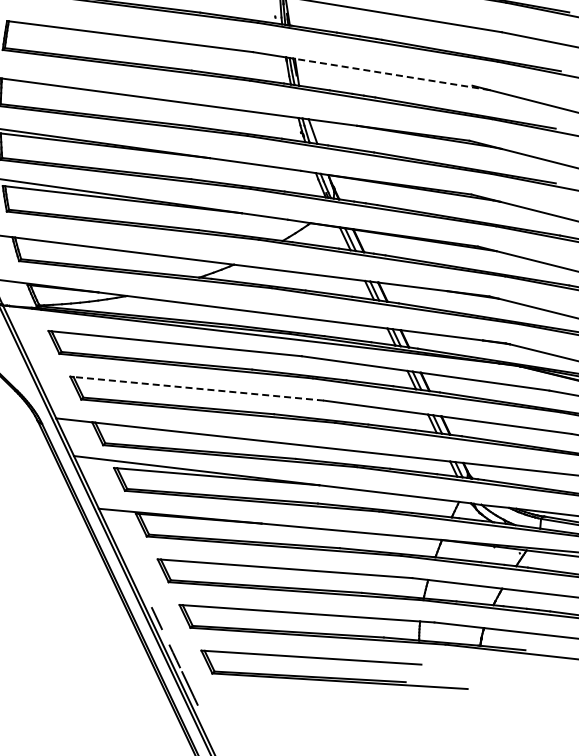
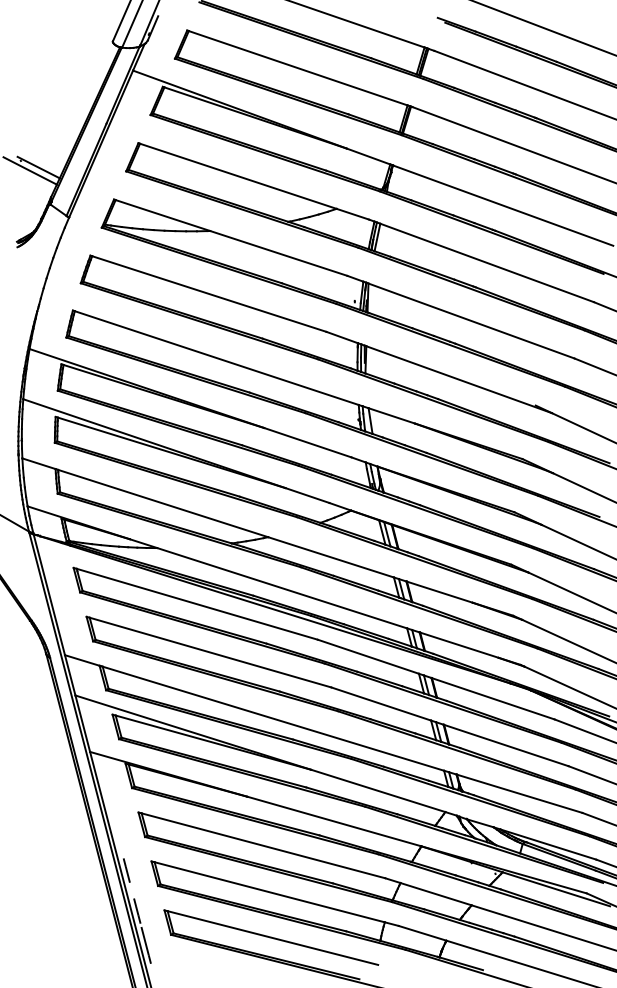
line: (392, 74) -> (459, 379), dashed -> solid
line: (198, 388) -> (210, 652), dashed -> solid

